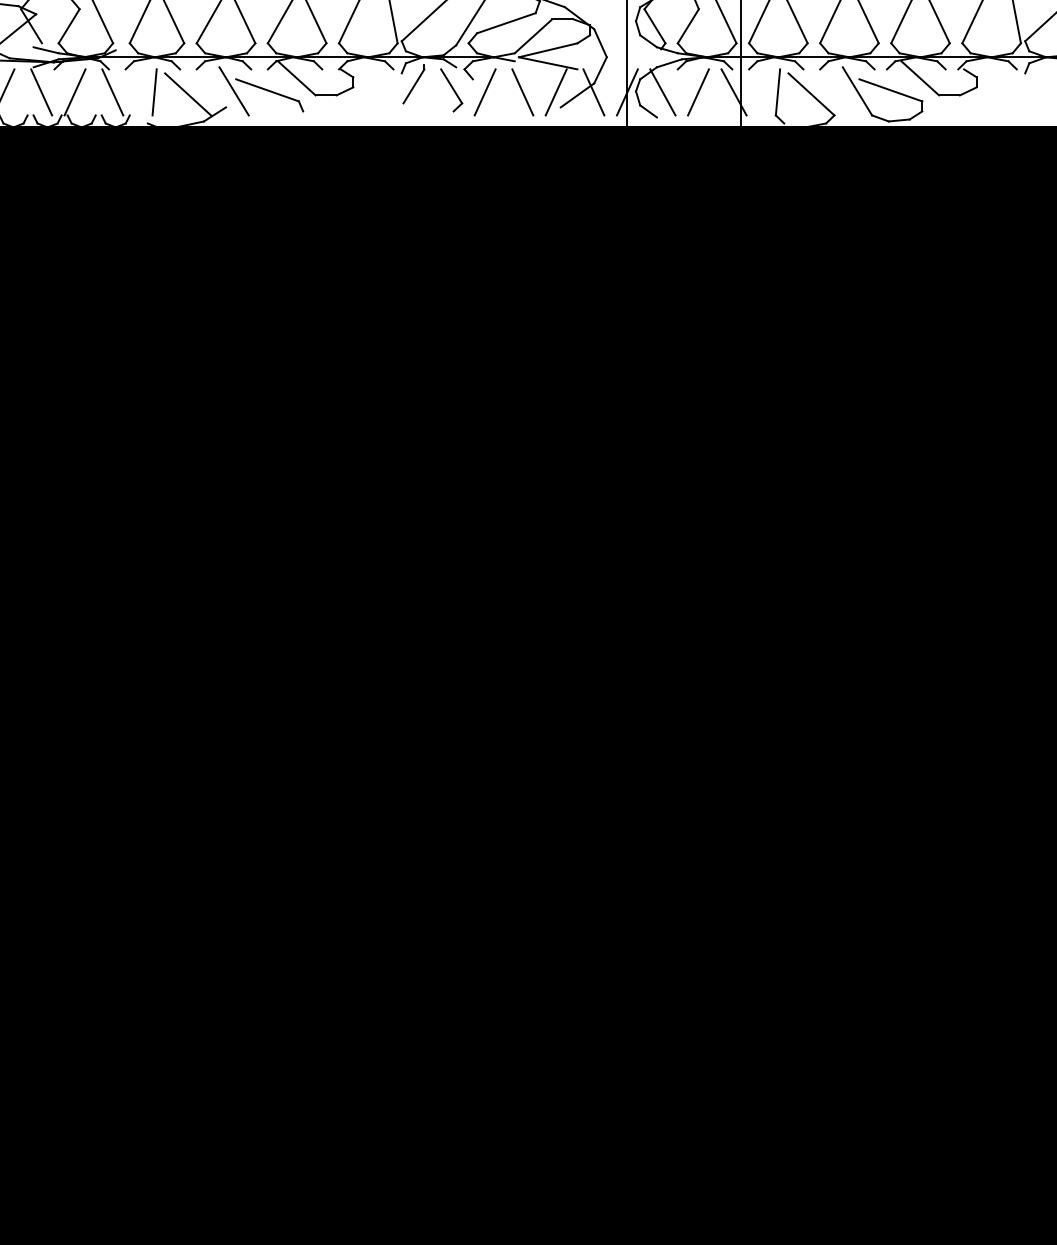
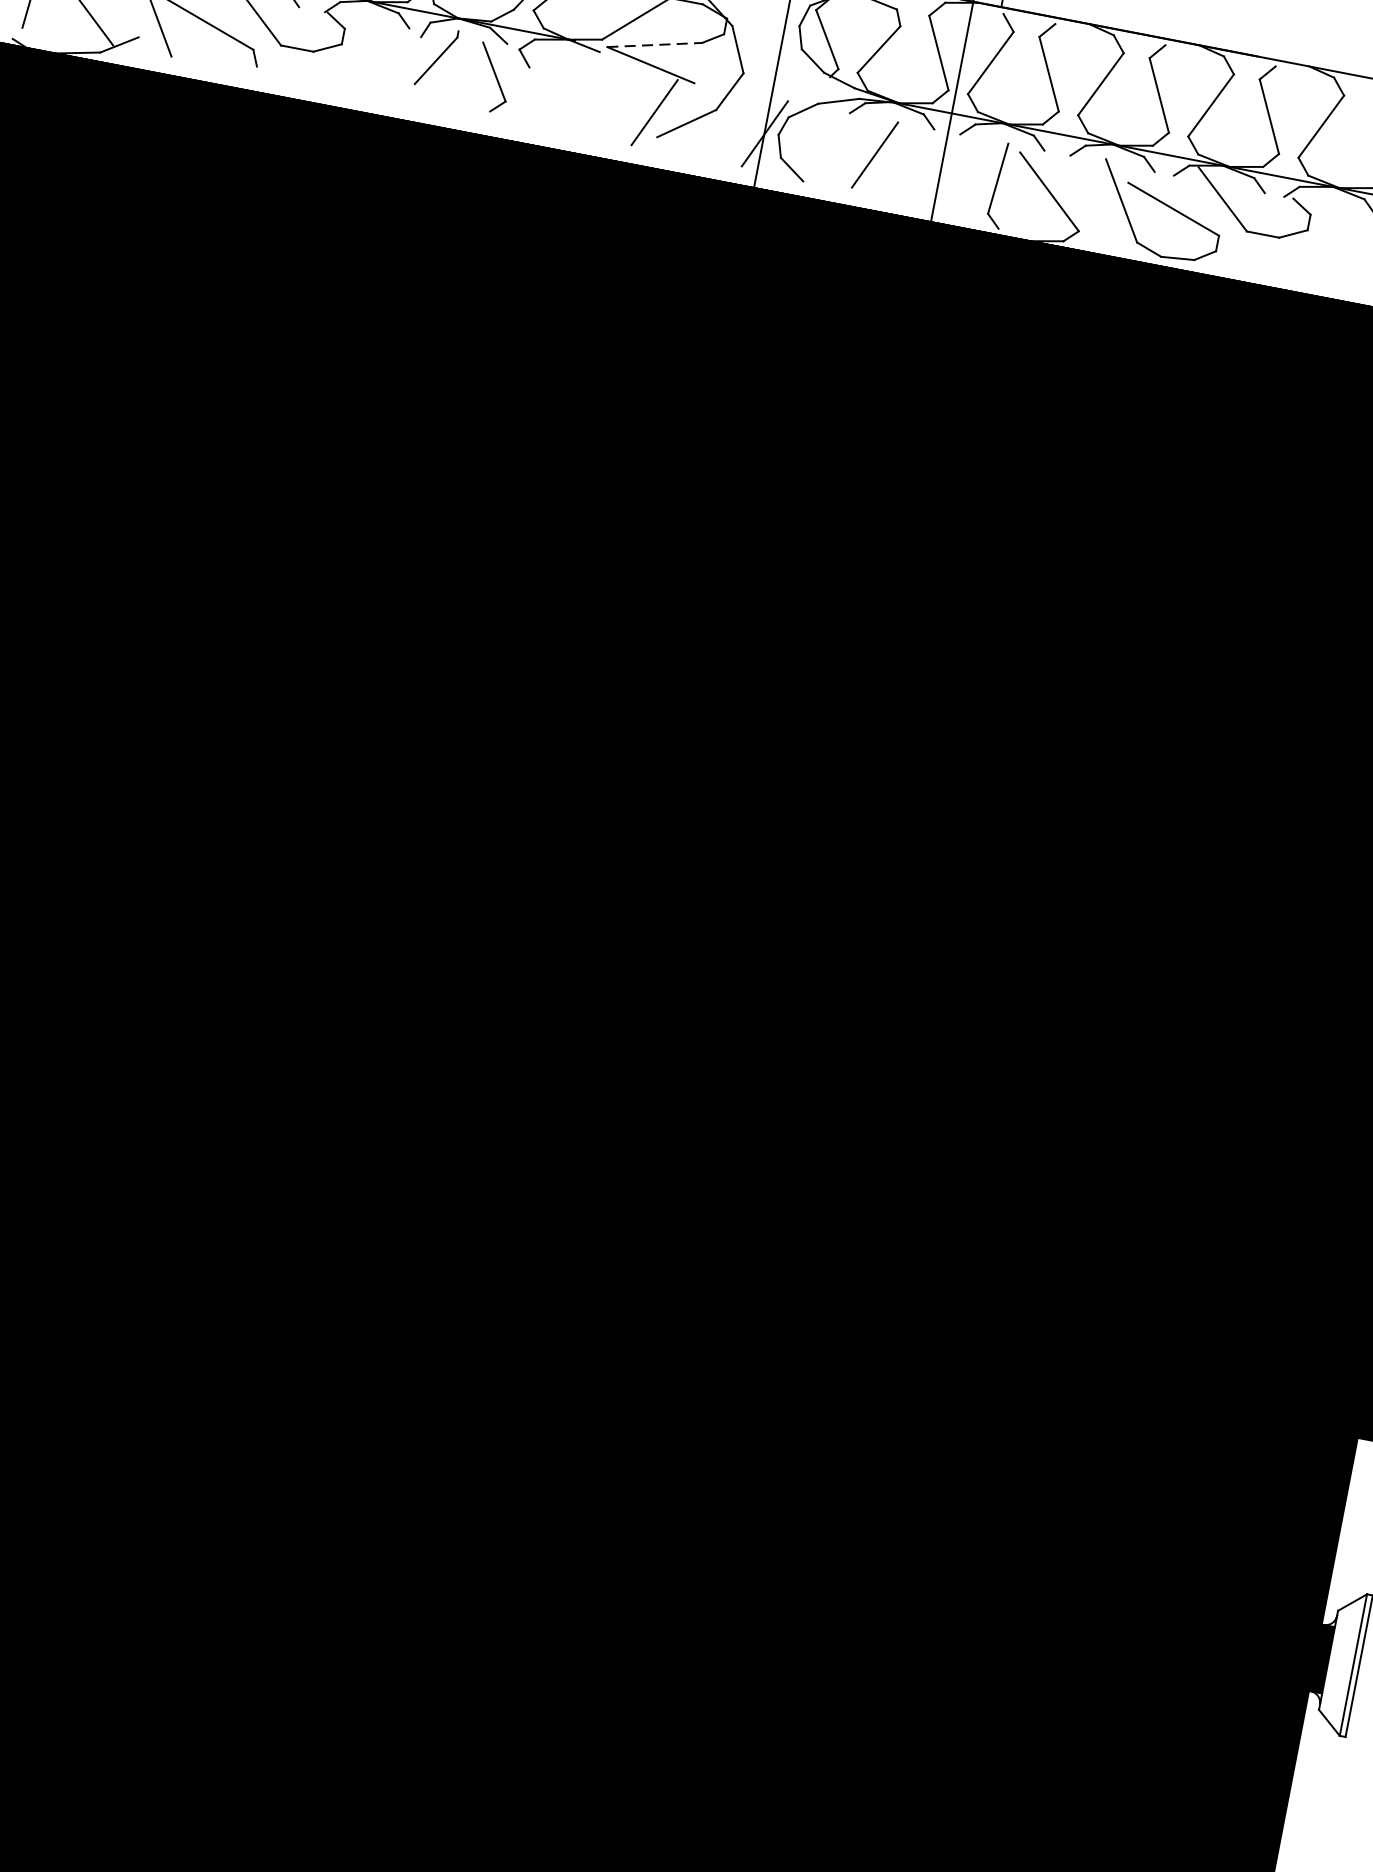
line: (548, 50) -> (655, 45), solid -> dashed
line: (484, 92) -> (543, 91), removed
line: (522, 92) -> (602, 102), removed
line: (593, 92) -> (712, 123), removed
line: (662, 92) -> (819, 144), removed
line: (733, 92) -> (929, 165), removed

